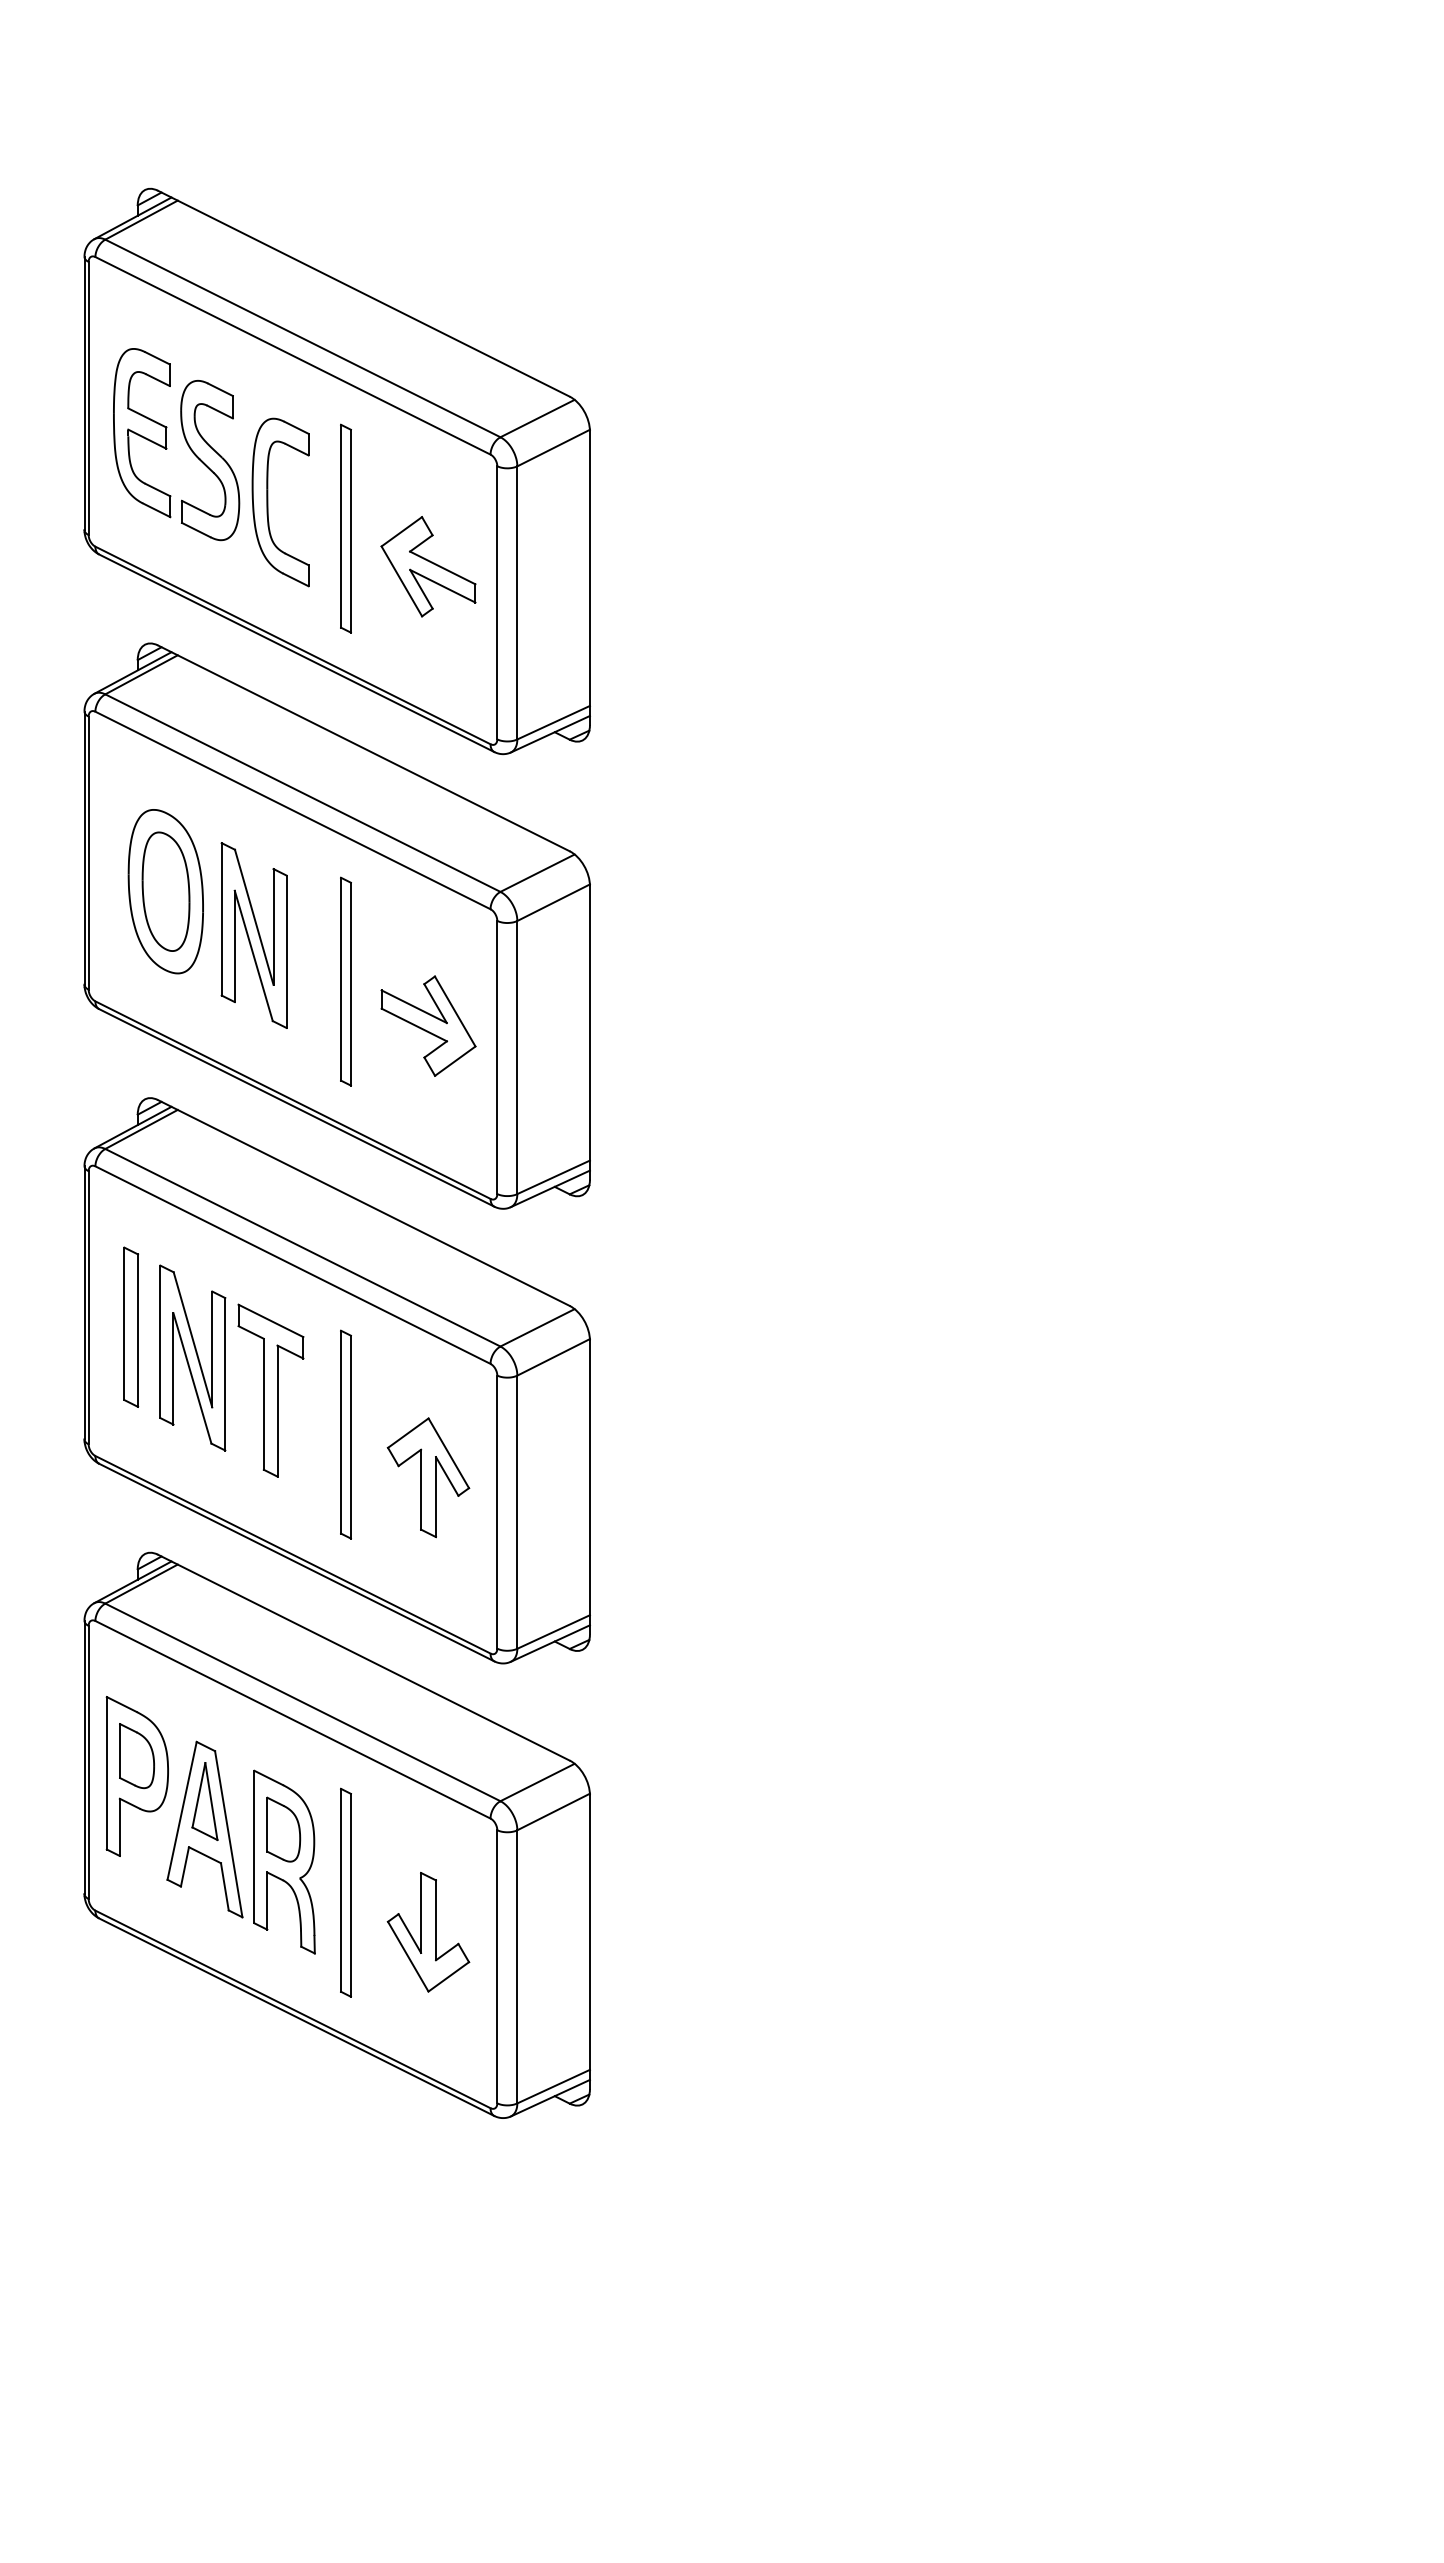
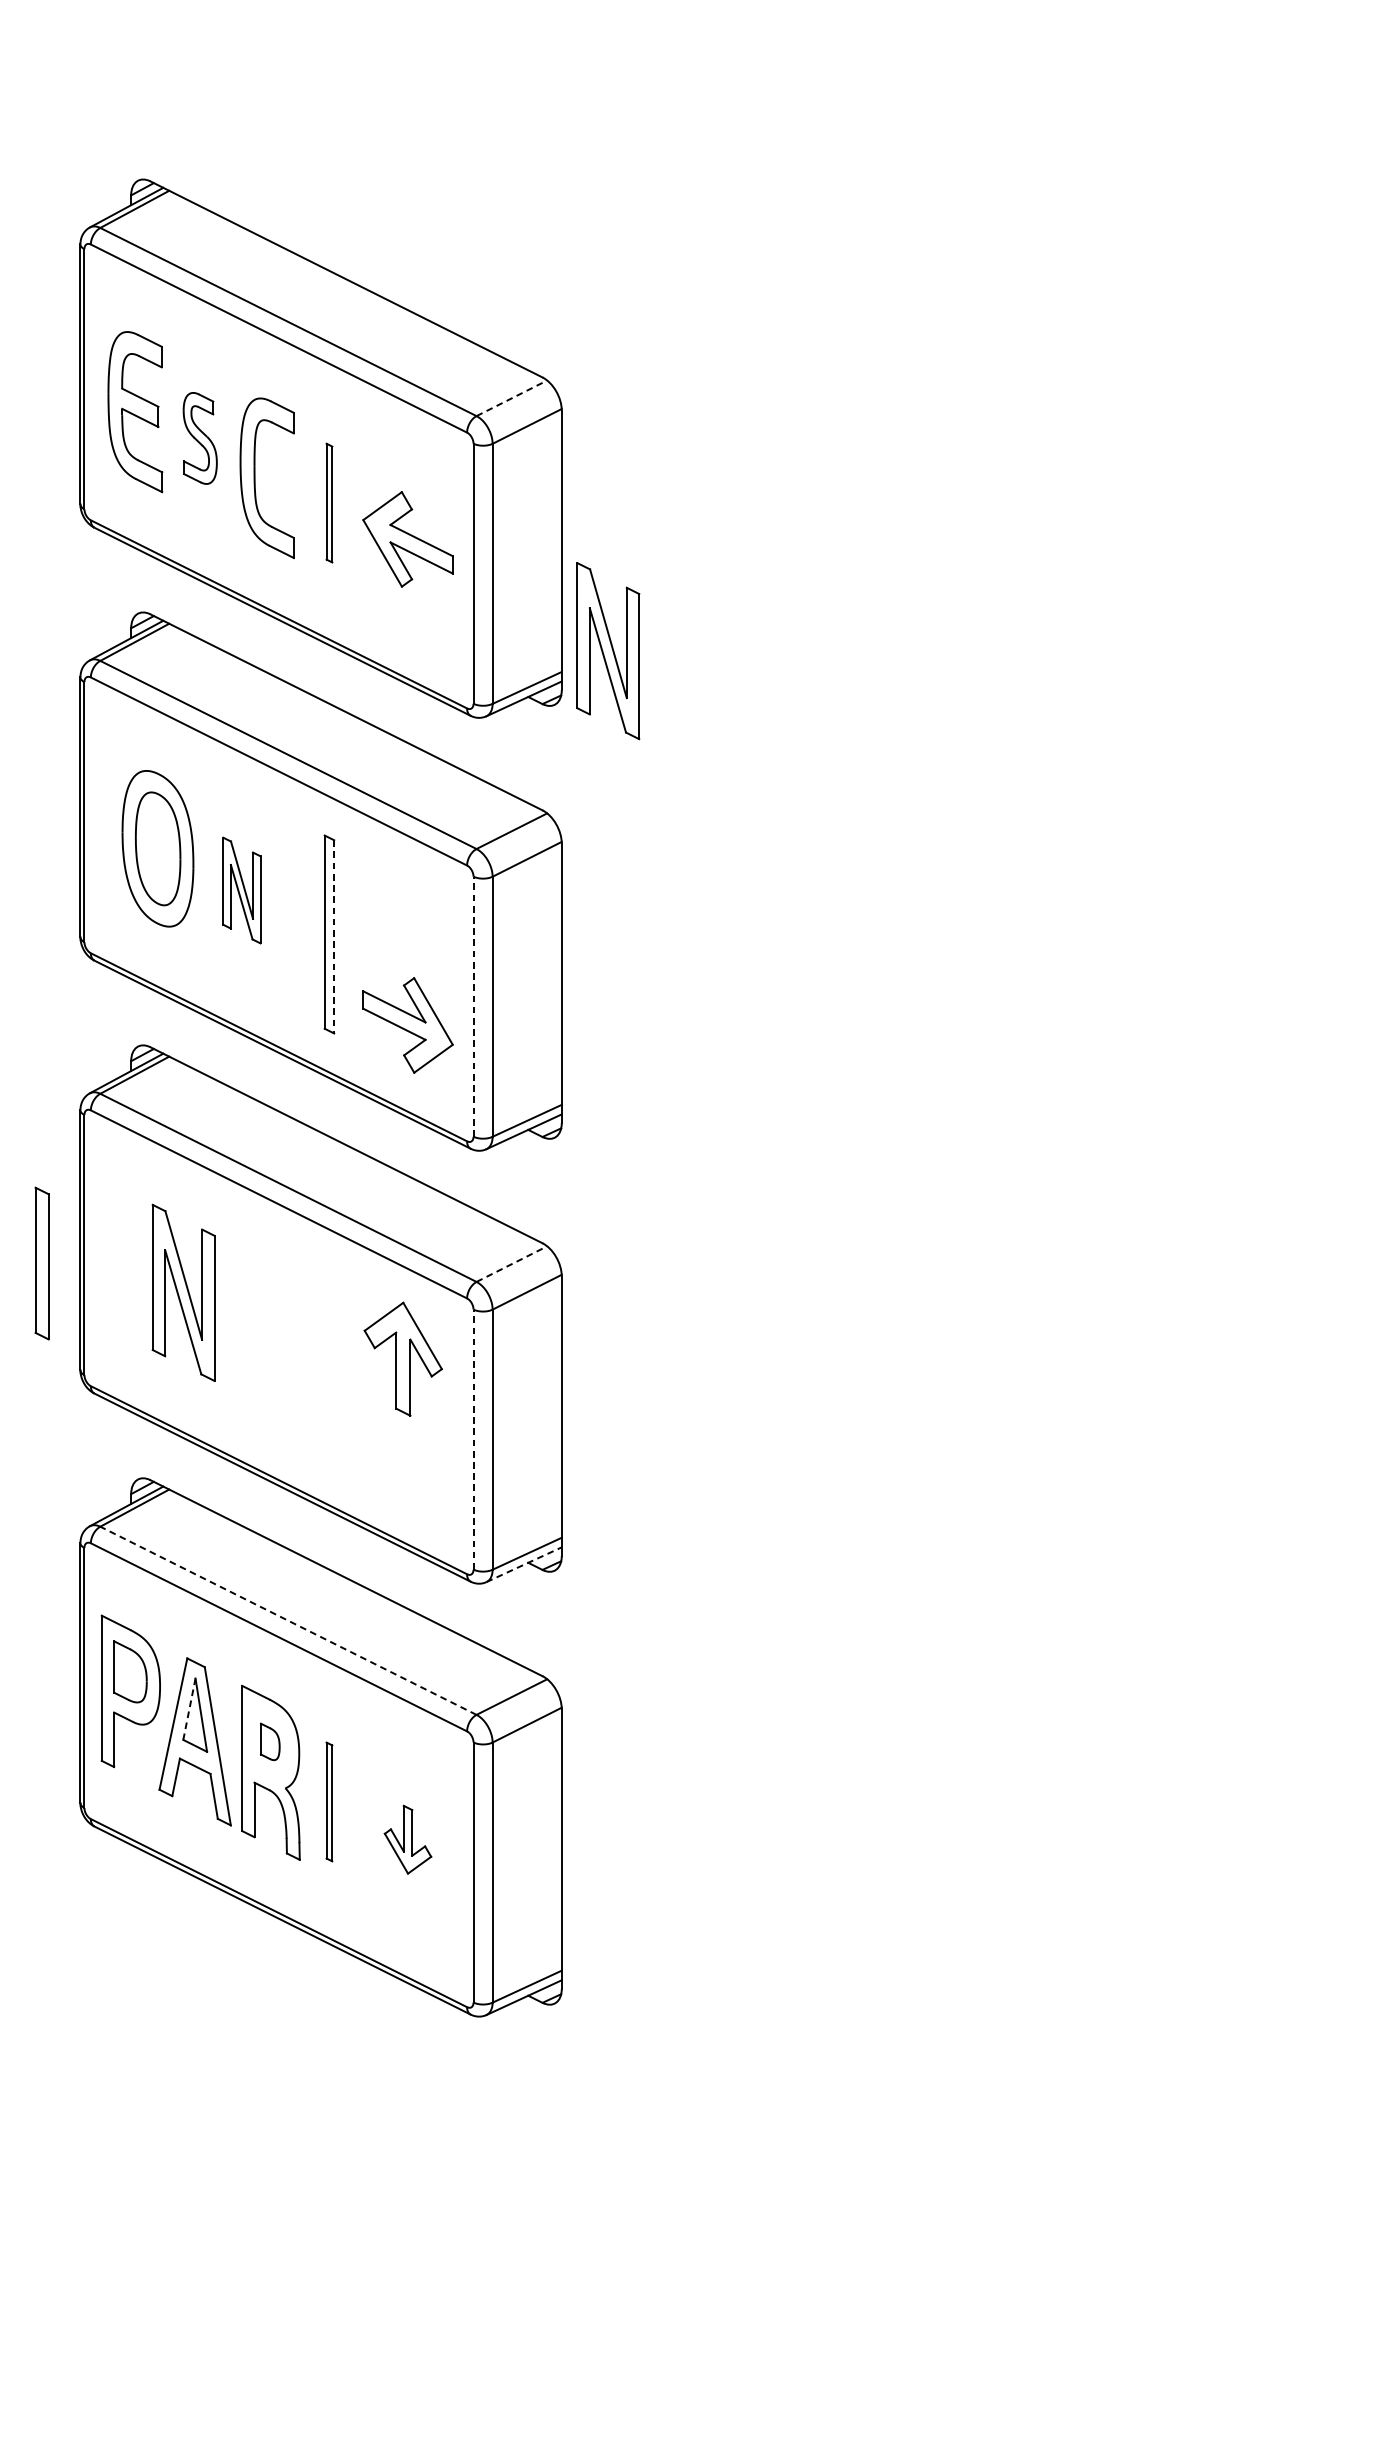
line: (537, 418) -> (511, 398), solid -> dashed
part: (210, 460) -> (200, 438), size x0.6
part: (345, 528) -> (328, 502), size x0.6
part: (638, 683) -> (607, 650), added
part: (253, 935) -> (241, 890), size x0.6
line: (350, 984) -> (333, 937), solid -> dashed
part: (428, 1025) -> (408, 1024), moved
line: (497, 1057) -> (473, 1006), solid -> dashed
part: (131, 1326) -> (42, 1262), moved
line: (537, 1327) -> (511, 1263), solid -> dashed
part: (270, 1390) -> (257, 1323), removed
part: (345, 1434) -> (328, 1365), removed
part: (428, 1477) -> (403, 1359), moved
line: (497, 1512) -> (473, 1439), solid -> dashed
line: (550, 1643) -> (524, 1564), solid -> dashed
line: (302, 1702) -> (288, 1620), solid -> dashed
line: (198, 1795) -> (189, 1709), solid -> dashed
part: (283, 1829) -> (269, 1741), size x0.6
part: (345, 1892) -> (328, 1801), size x0.6
part: (428, 1932) -> (408, 1839), size x0.6

